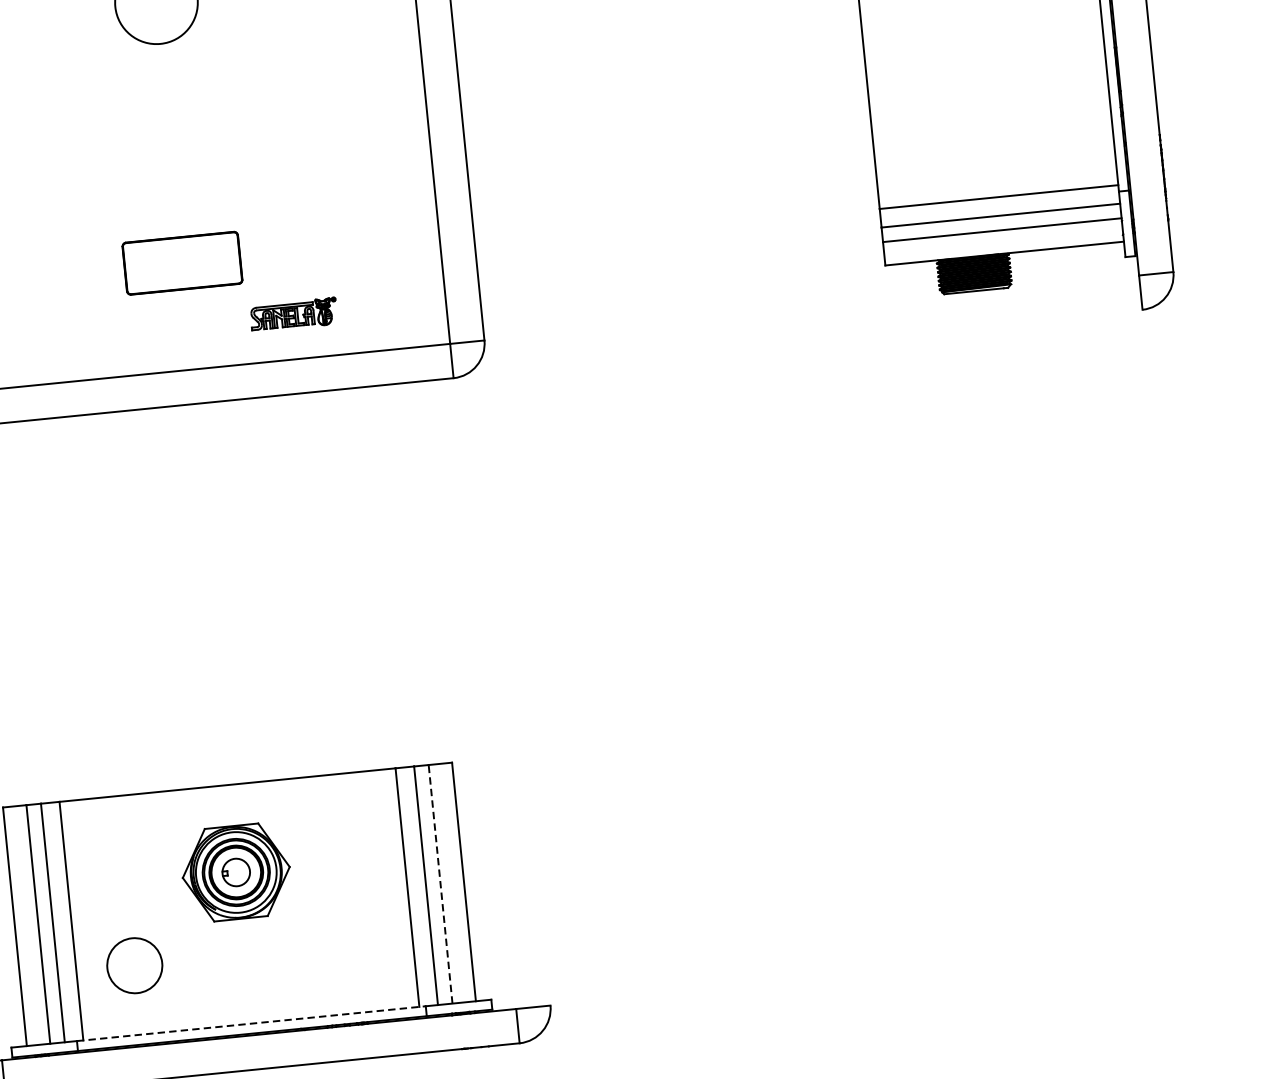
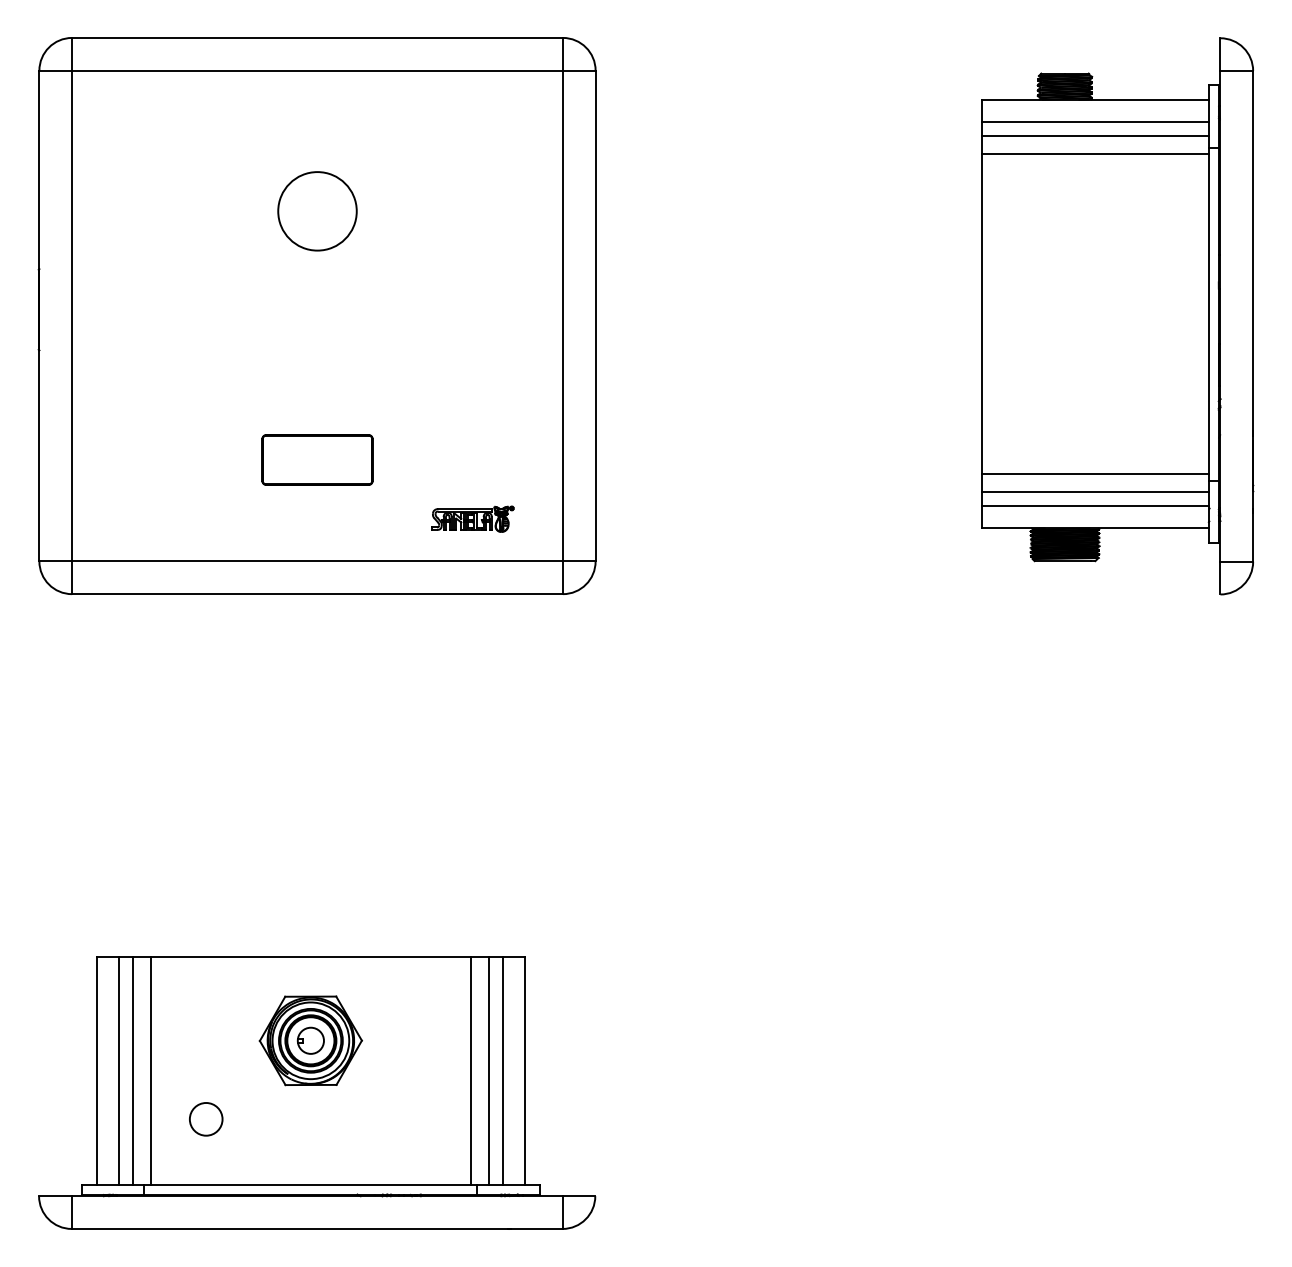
part: (293, 314) -> (472, 518), moved
line: (440, 884) -> (502, 1071), dashed -> solid
circle: (133, 964) -> (205, 1118), size x0.62
line: (252, 1024) -> (311, 1185), dashed -> solid

